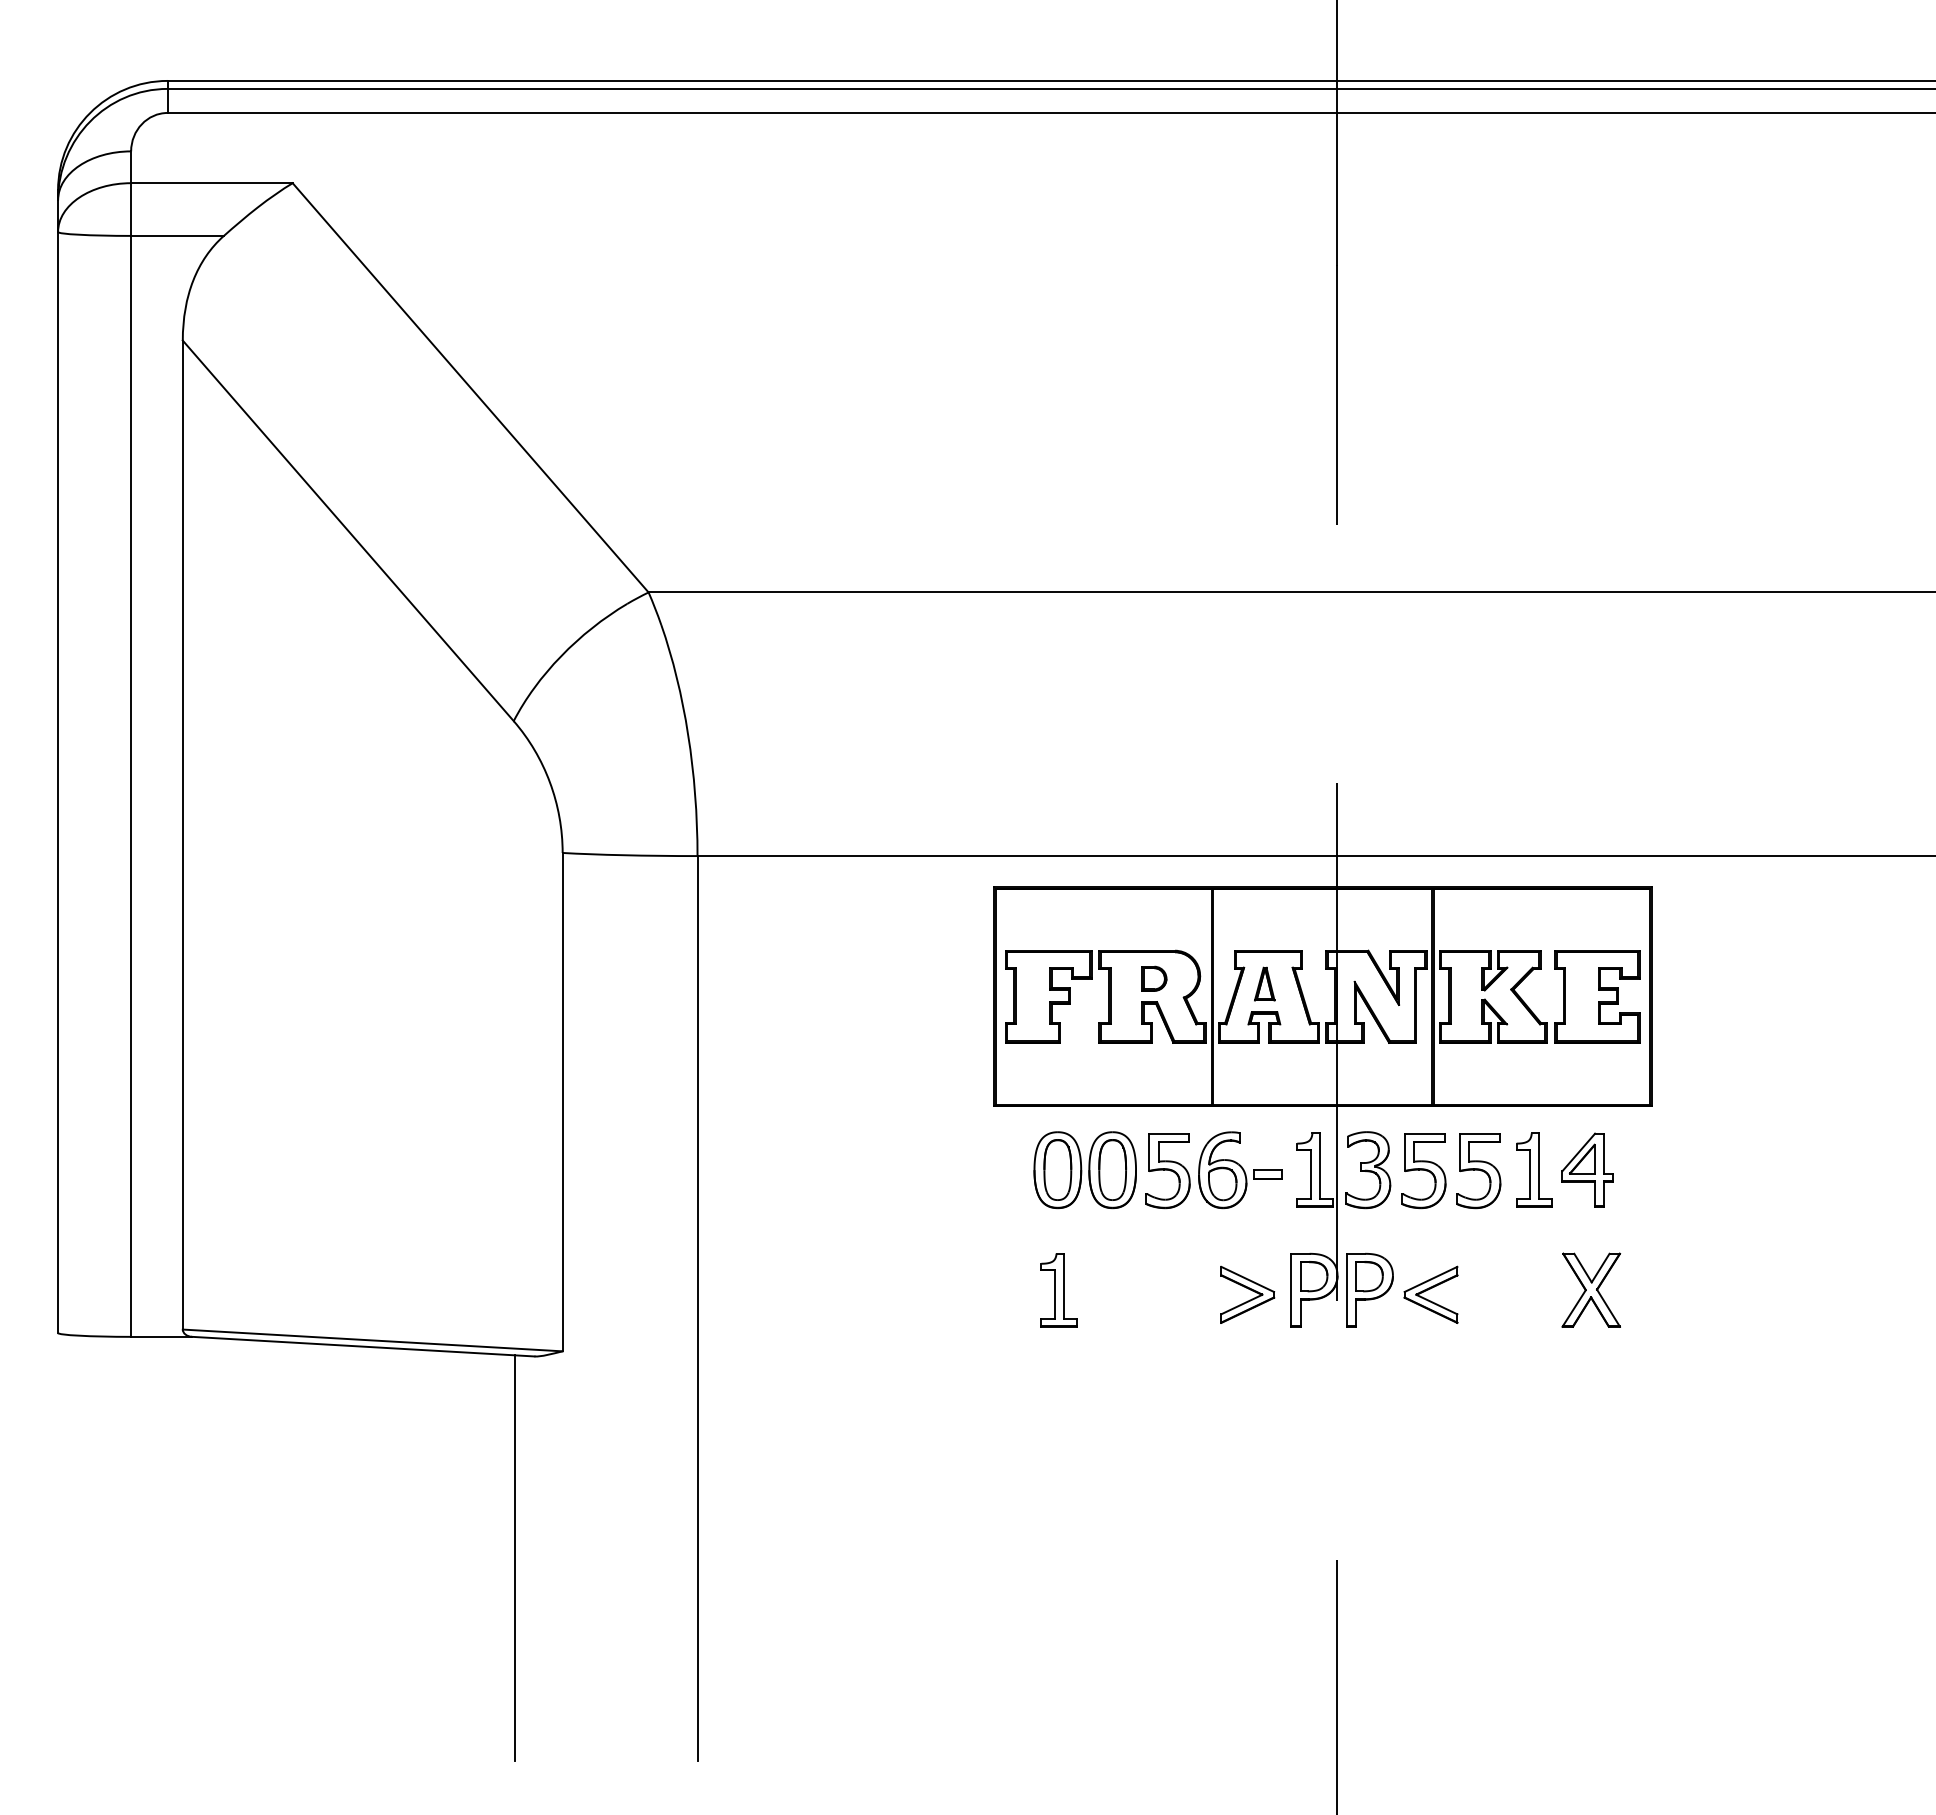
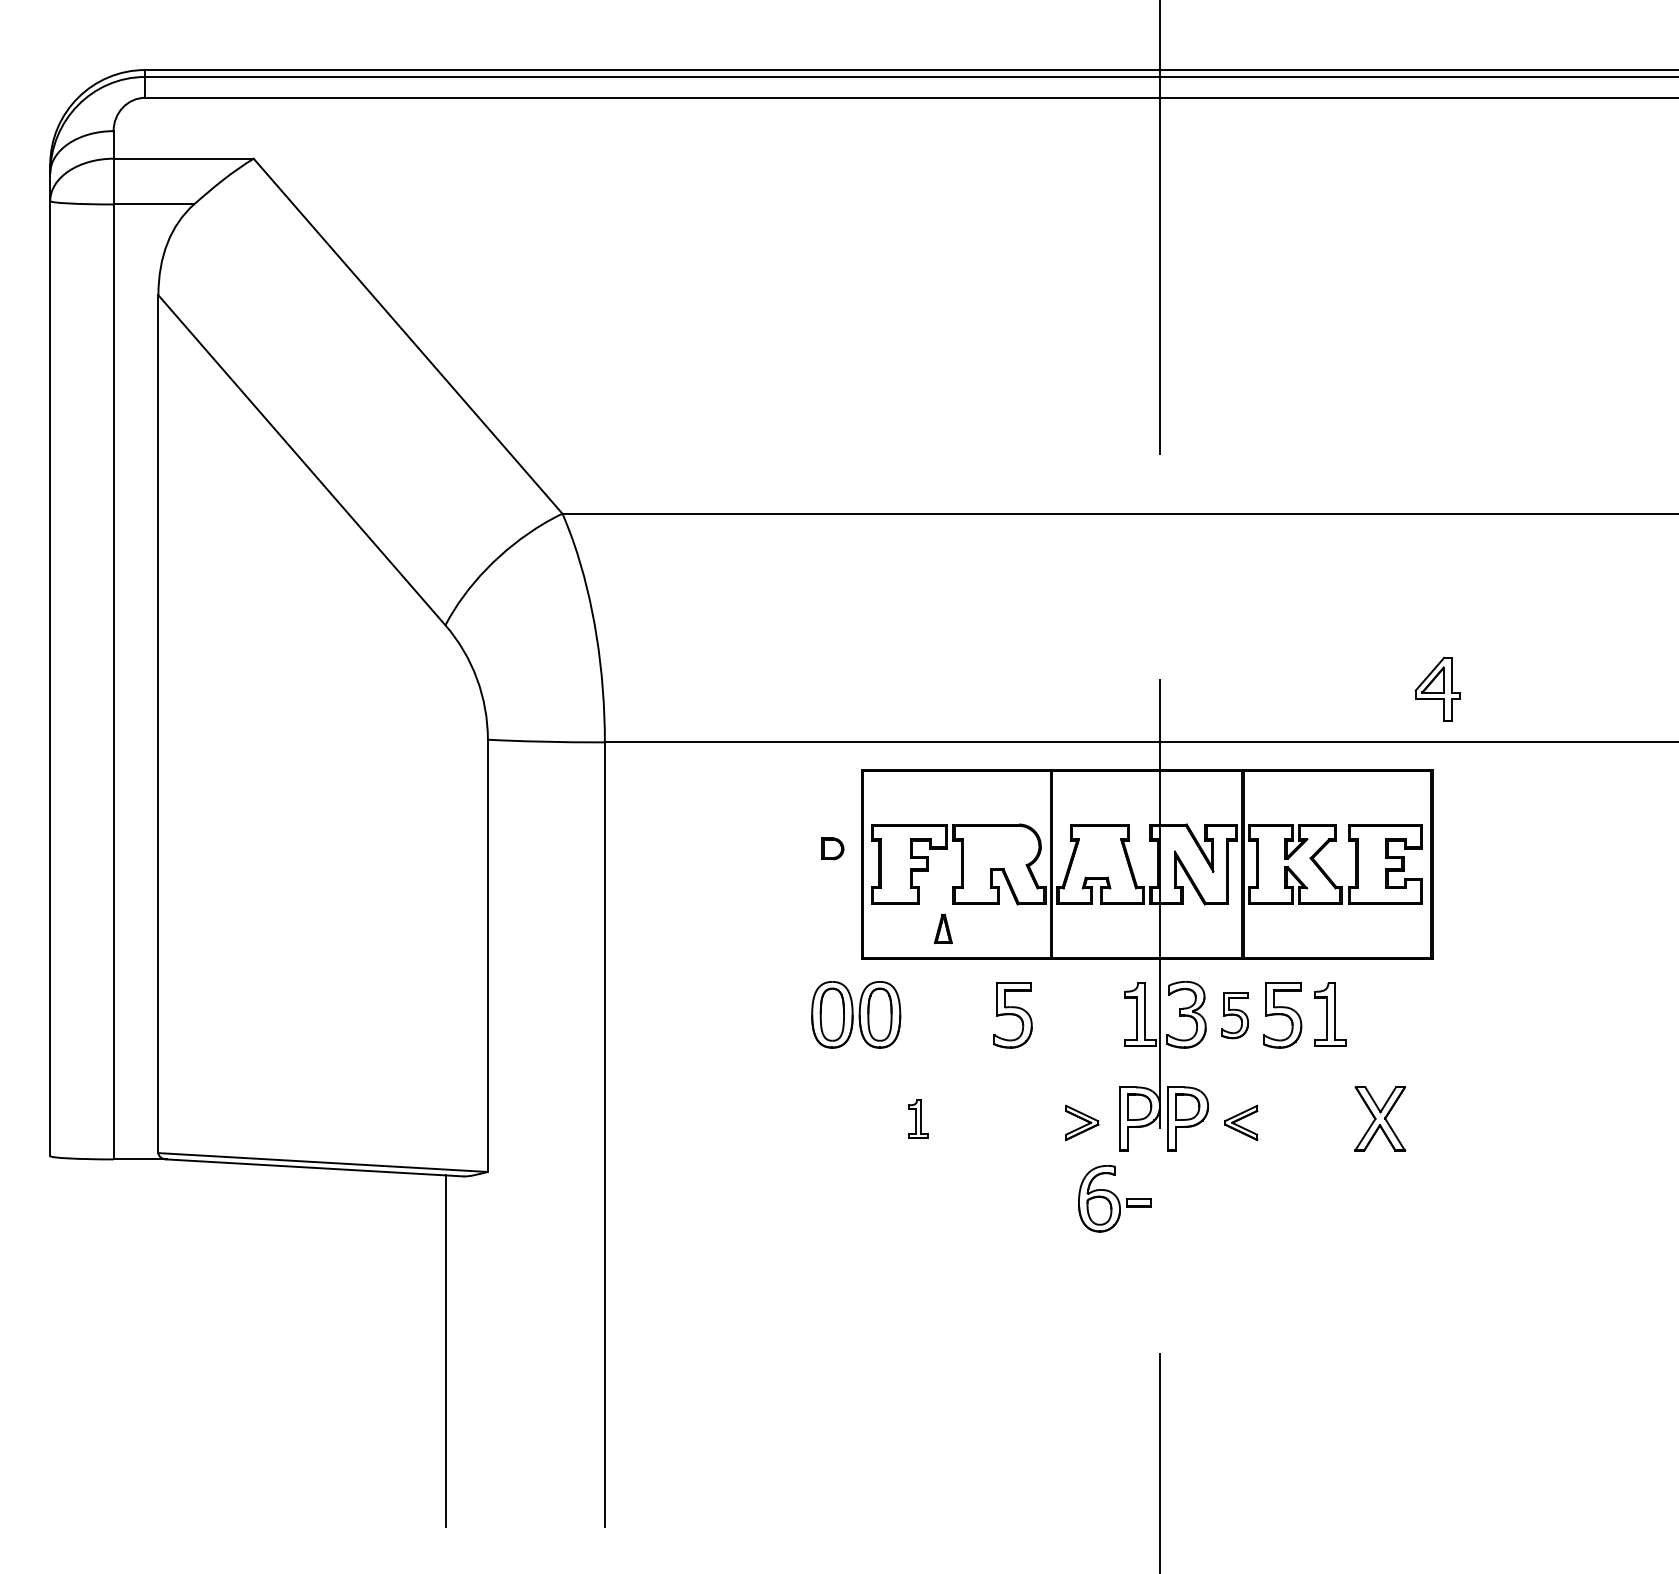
part: (1154, 978) -> (832, 848), moved
part: (1264, 983) -> (943, 928), moved
part: (1587, 1169) -> (1437, 688), moved
part: (1084, 1170) -> (855, 1015), moved
part: (1240, 1170) -> (1114, 1199), moved
part: (1423, 1171) -> (1234, 1015), size x0.7
part: (1058, 1290) -> (917, 1119), size x0.6
part: (1247, 1294) -> (1081, 1122), size x0.7
part: (1430, 1294) -> (1240, 1122), size x0.7

